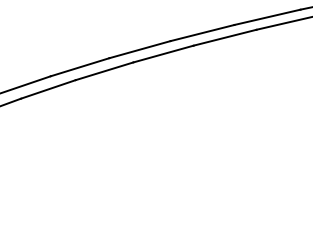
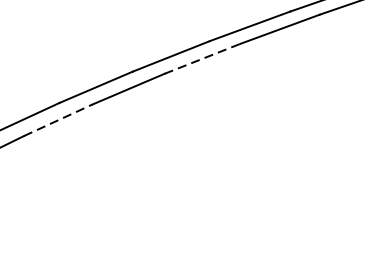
line: (163, 53) -> (202, 58), solid -> dashed
line: (48, 89) -> (58, 120), solid -> dashed

